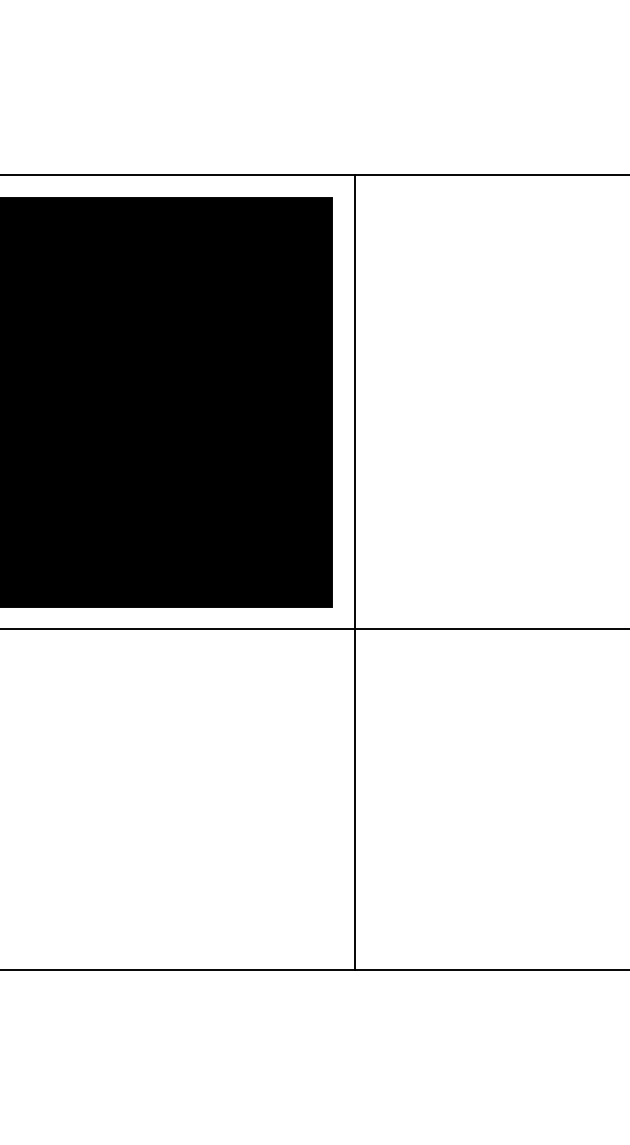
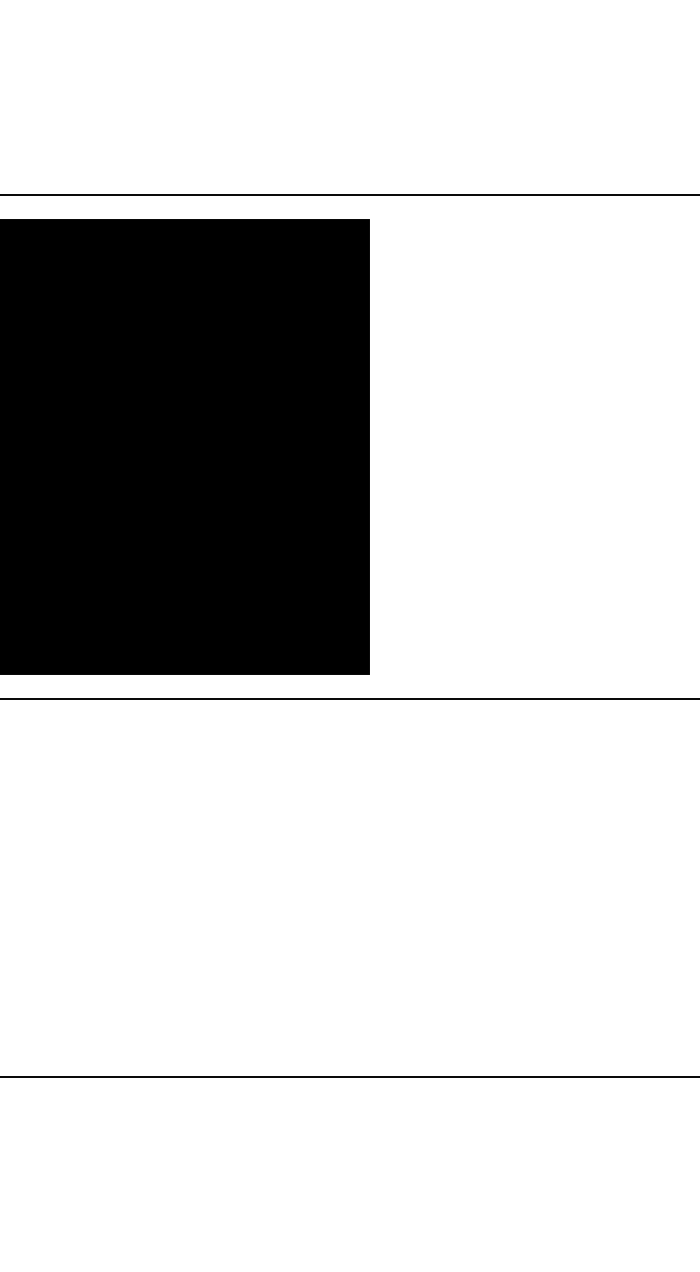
line: (355, 572) -> (394, 635), removed

